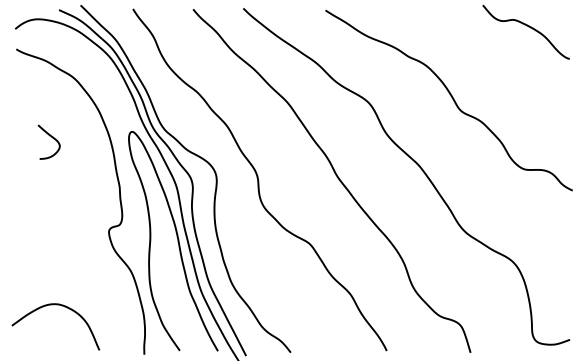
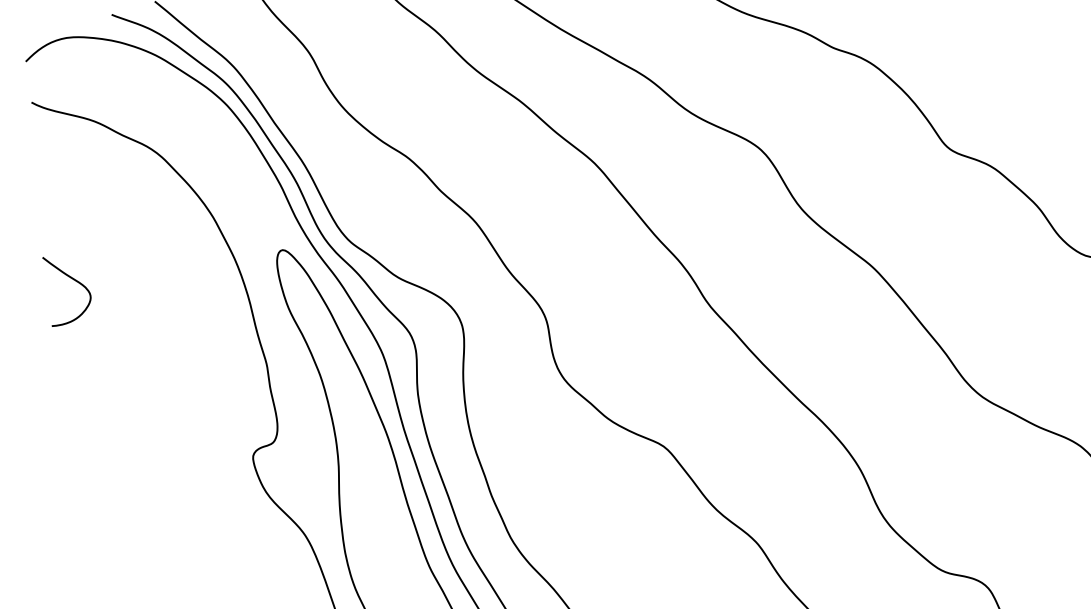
curve: (51, 137) -> (72, 280), moved

